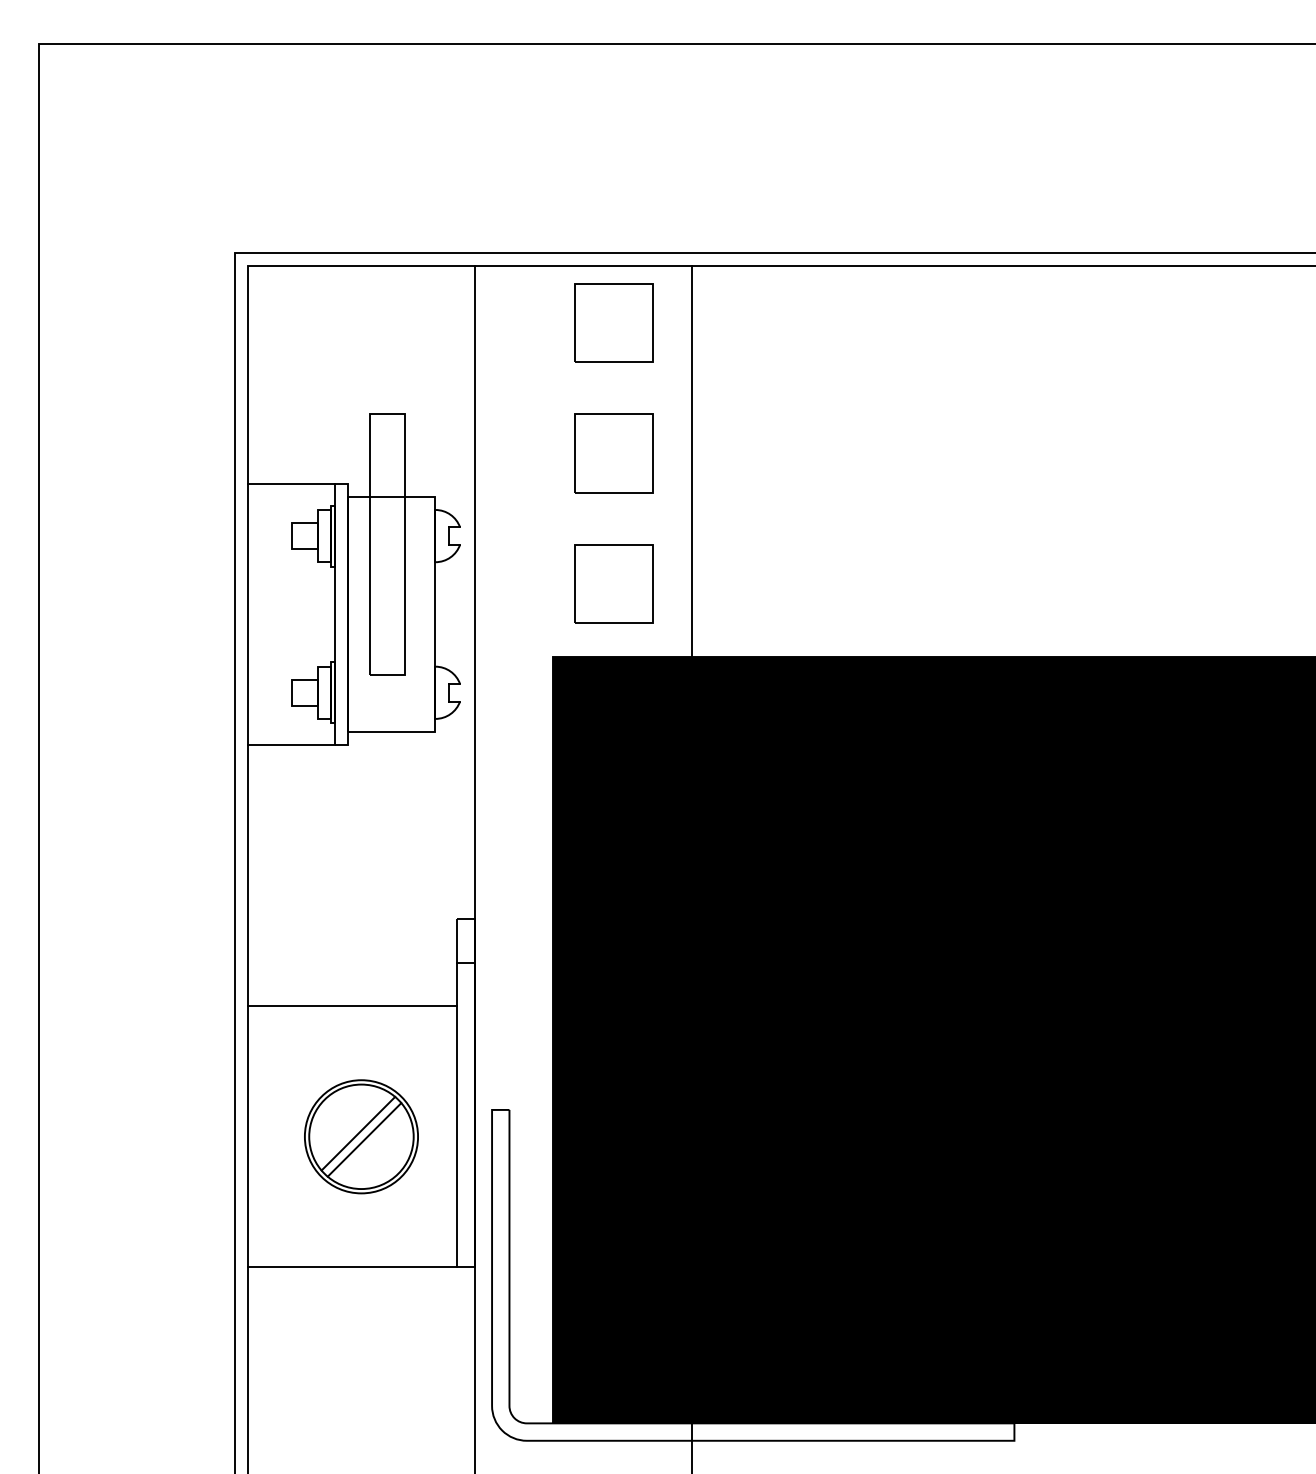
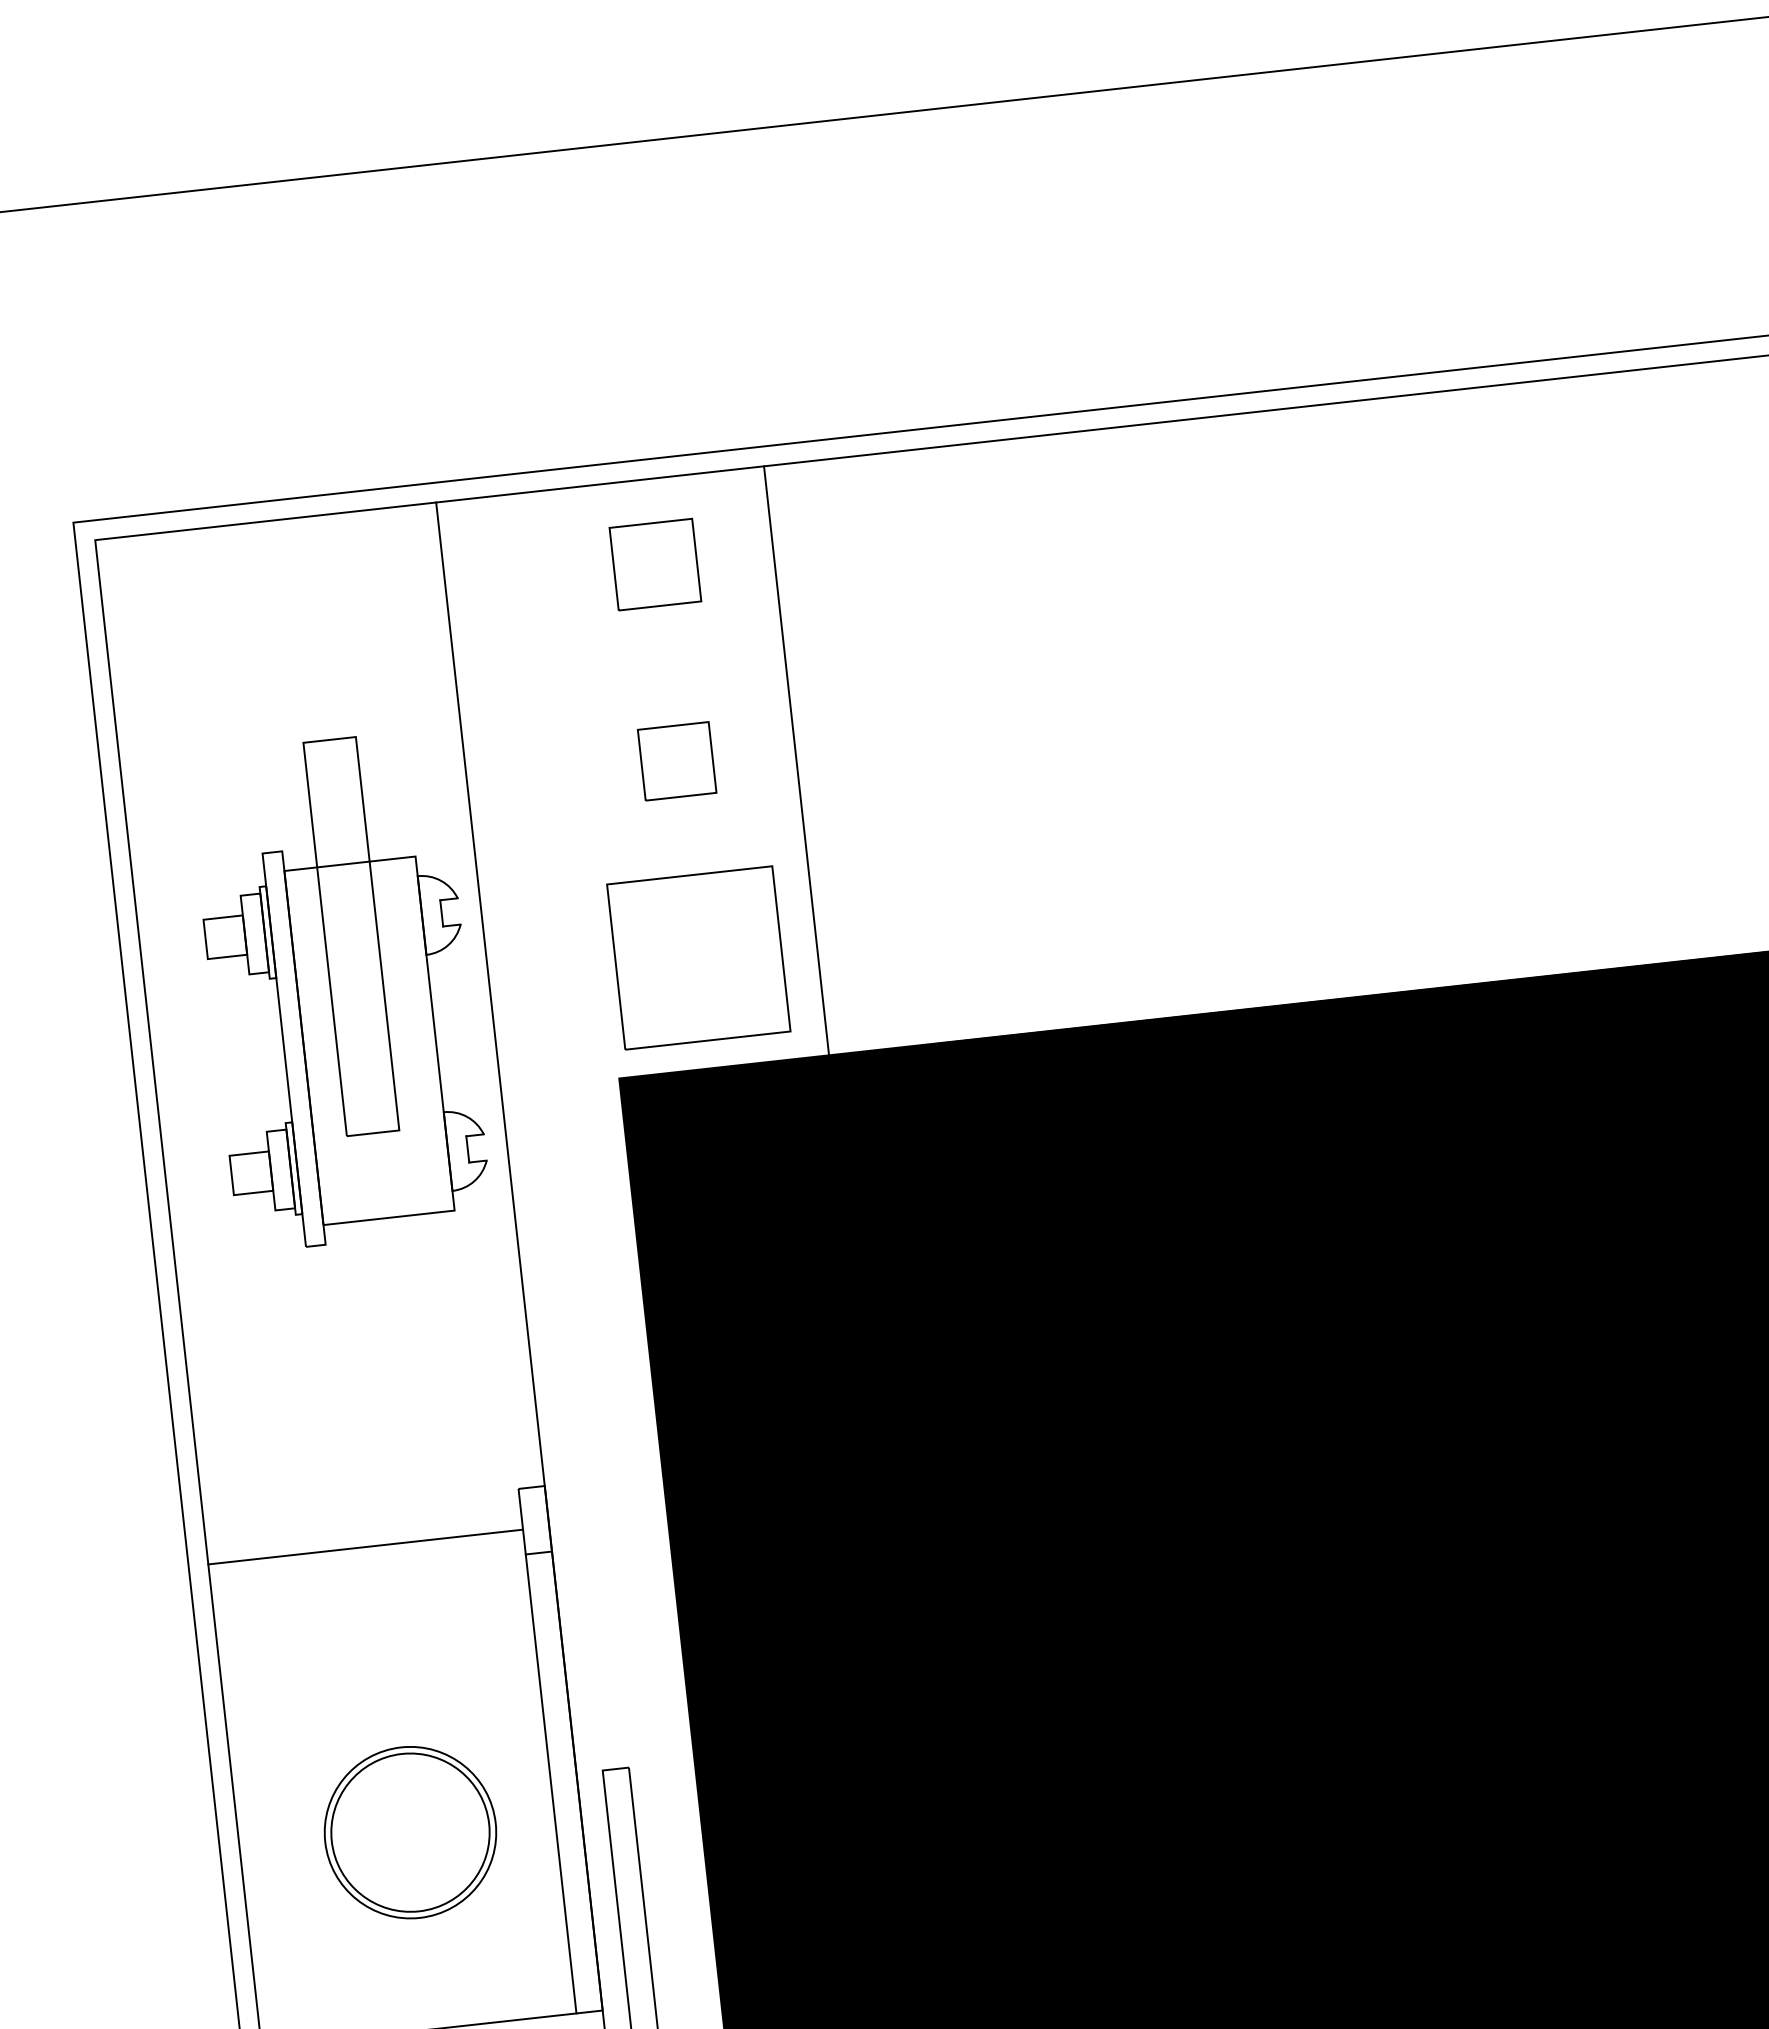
part: (613, 322) -> (654, 564), size x0.7
part: (613, 453) -> (676, 761), size x0.6
line: (291, 483) -> (196, 860), removed
part: (613, 583) -> (698, 957), size x1.4
line: (291, 745) -> (240, 1254), removed
line: (352, 1006) -> (365, 1547), moved
line: (358, 1133) -> (405, 1828), removed
line: (364, 1139) -> (415, 1836), removed

